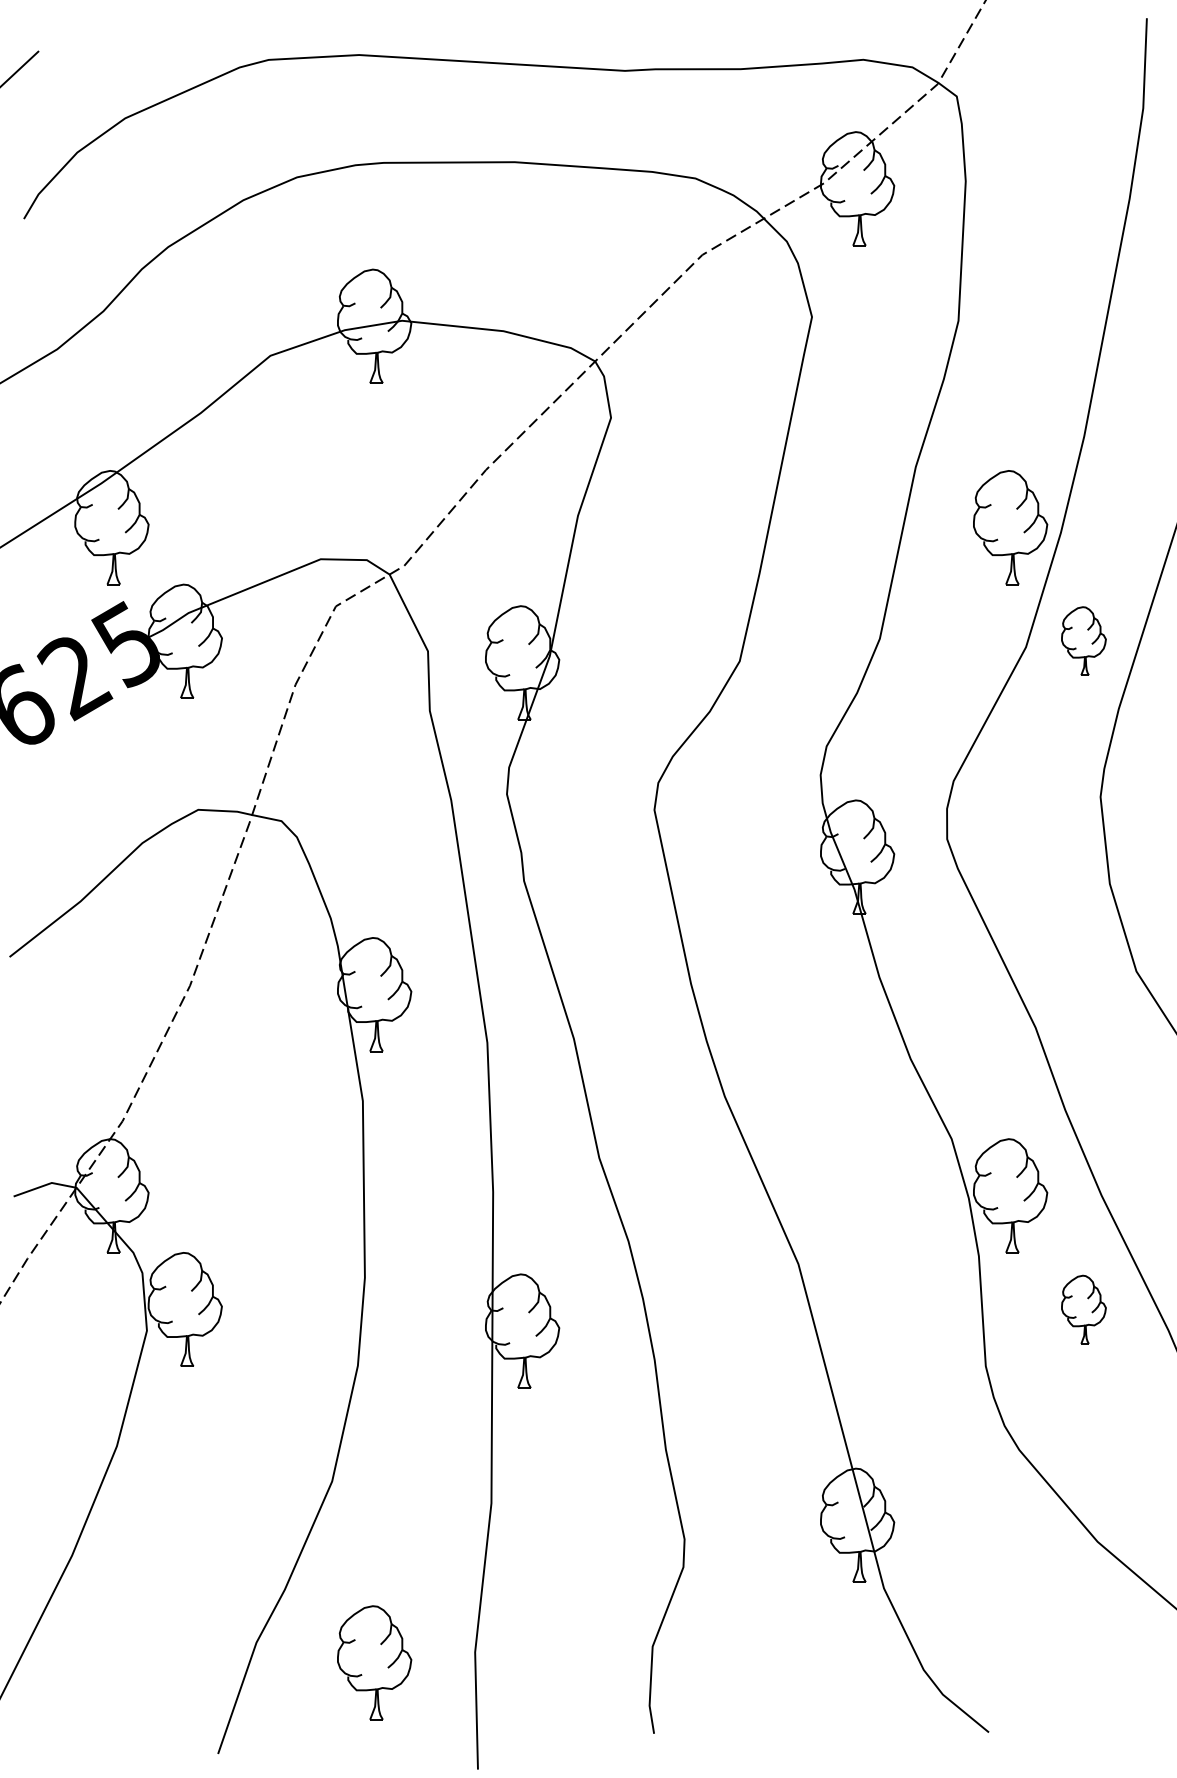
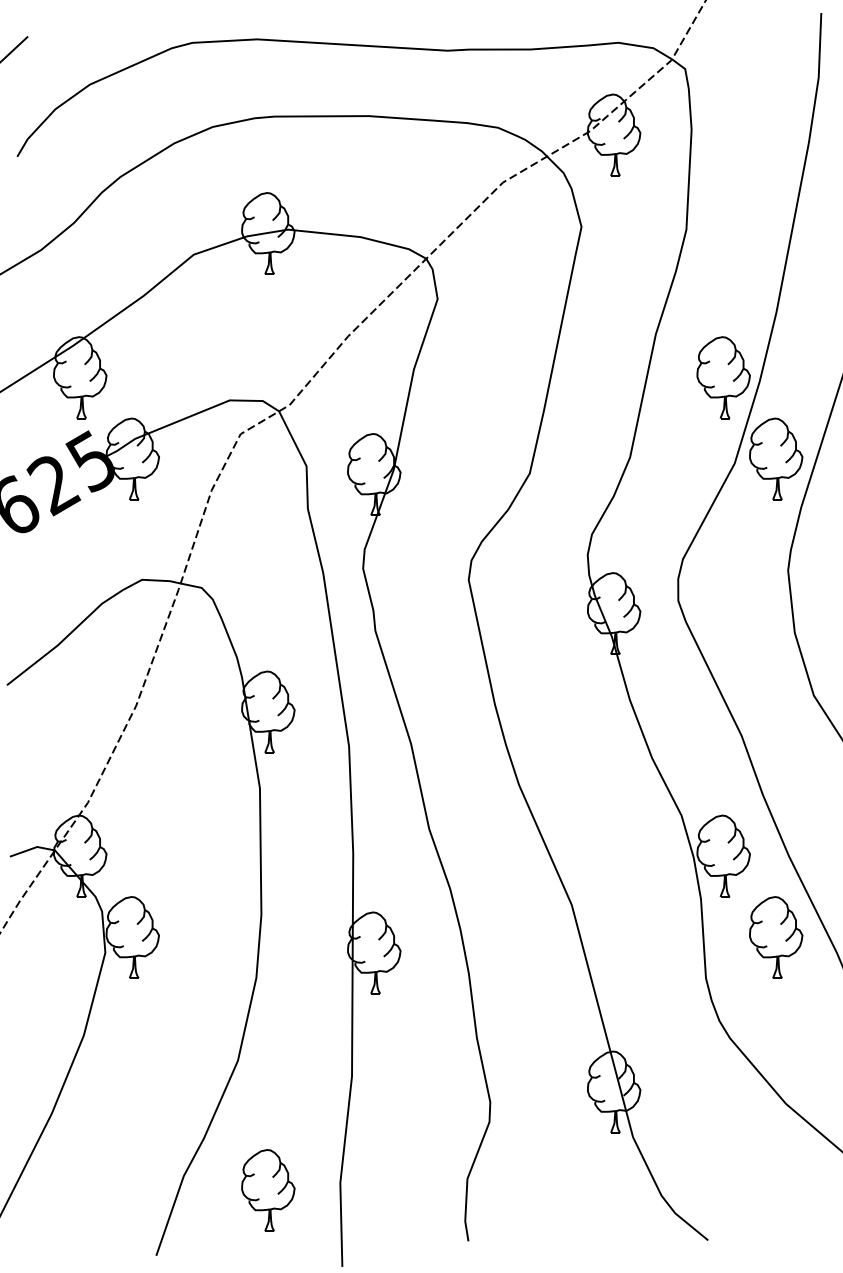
part: (1083, 640) -> (775, 458), size x1.67
part: (1083, 1309) -> (775, 937), size x1.67

